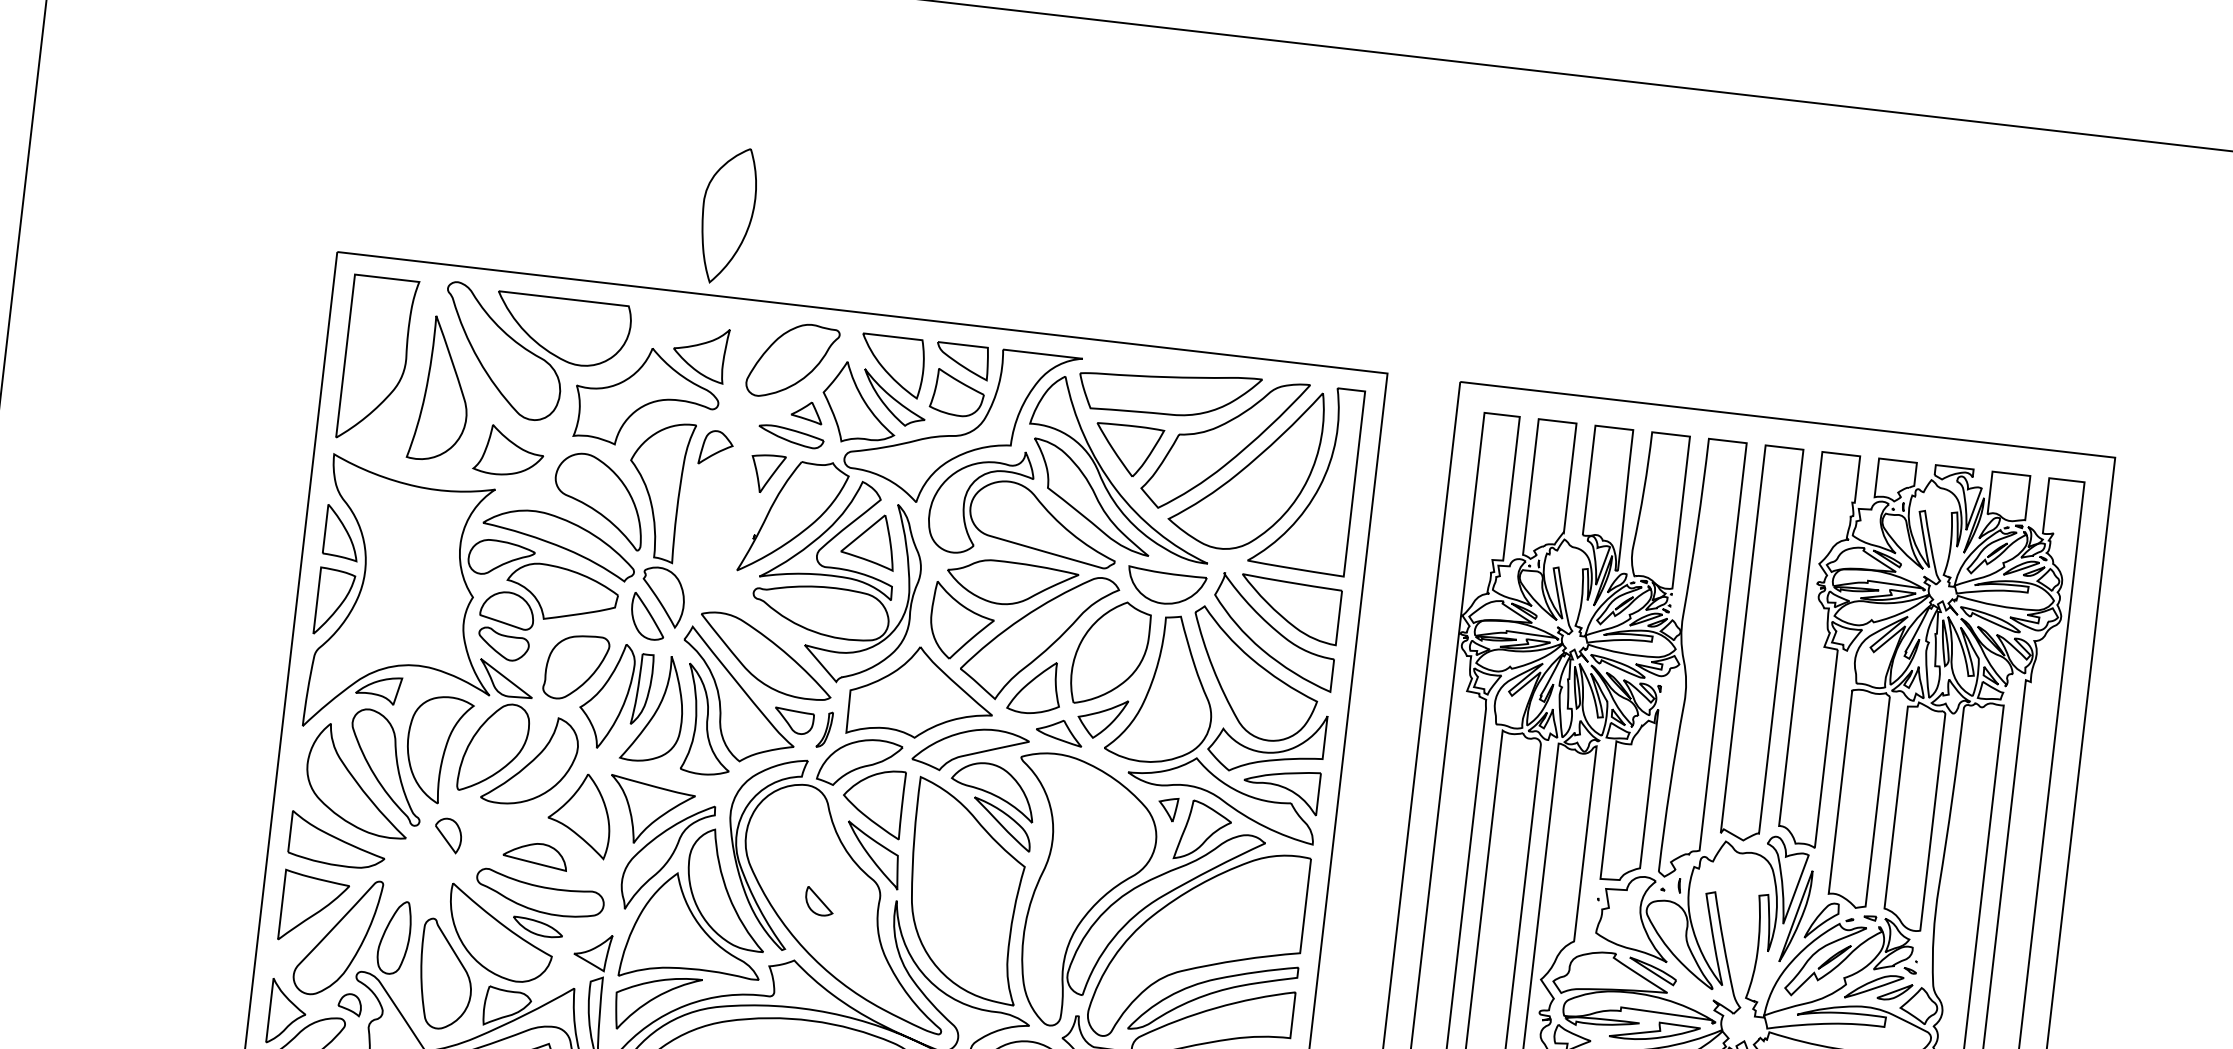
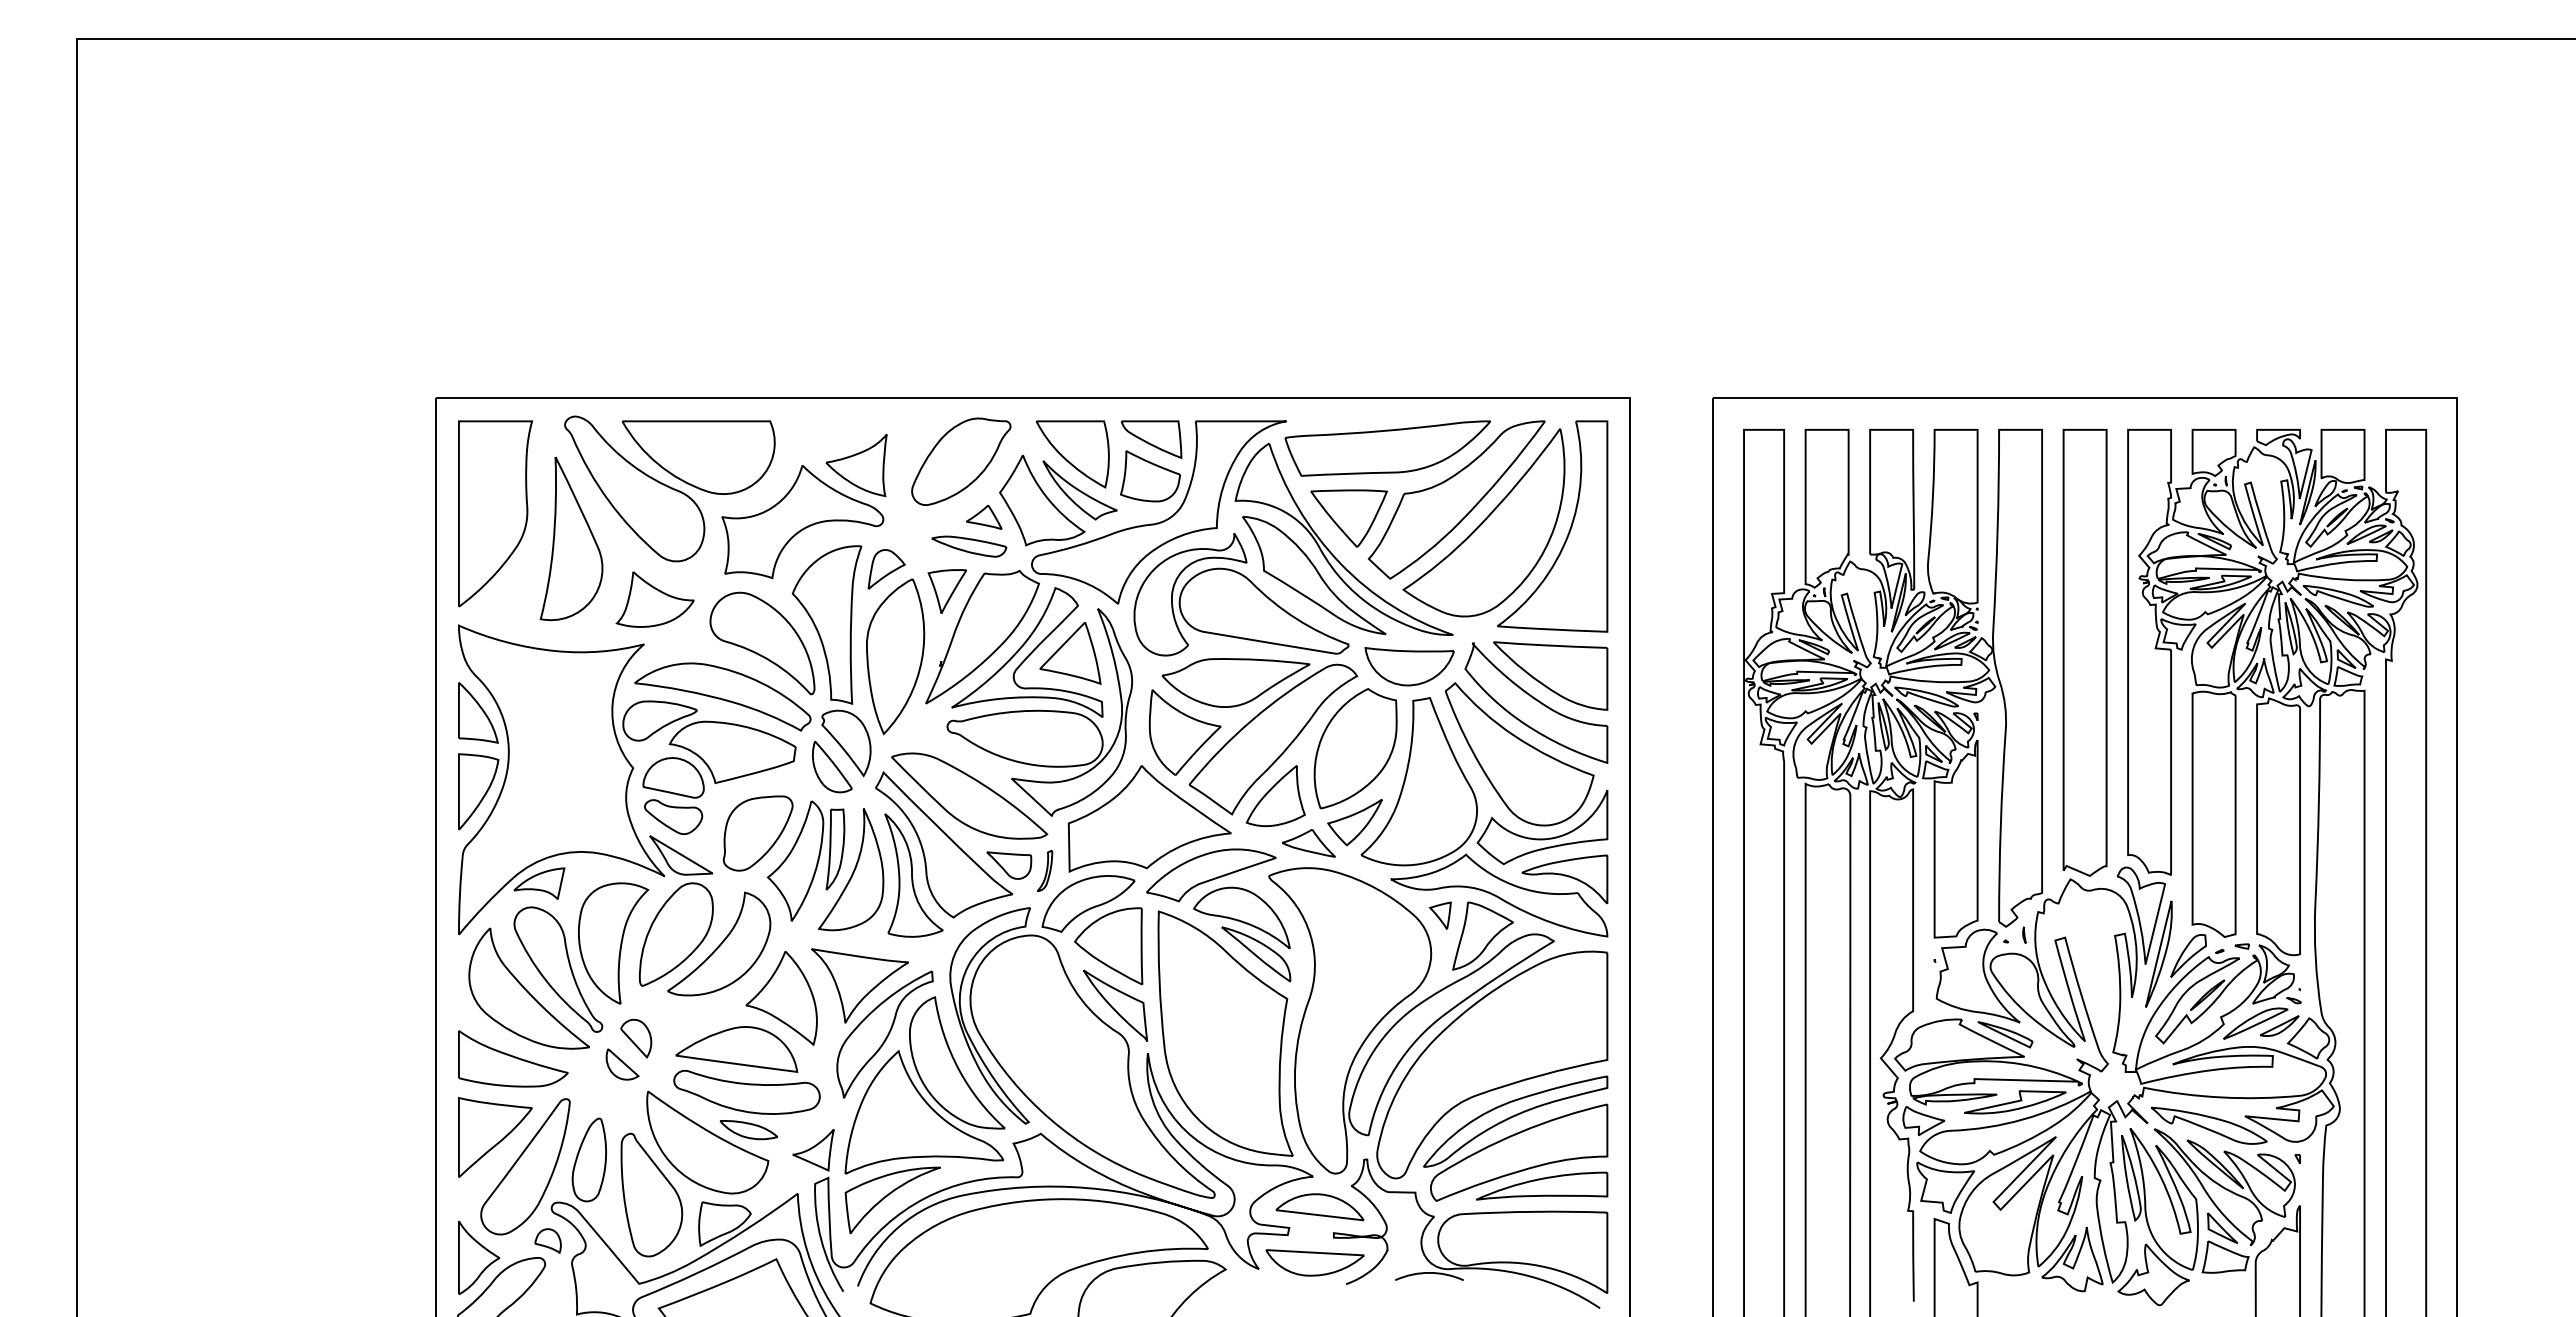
part: (727, 215) -> (895, 656), moved
part: (535, 855) -> (736, 1049), size x1.67
part: (819, 901) -> (622, 1064), moved

